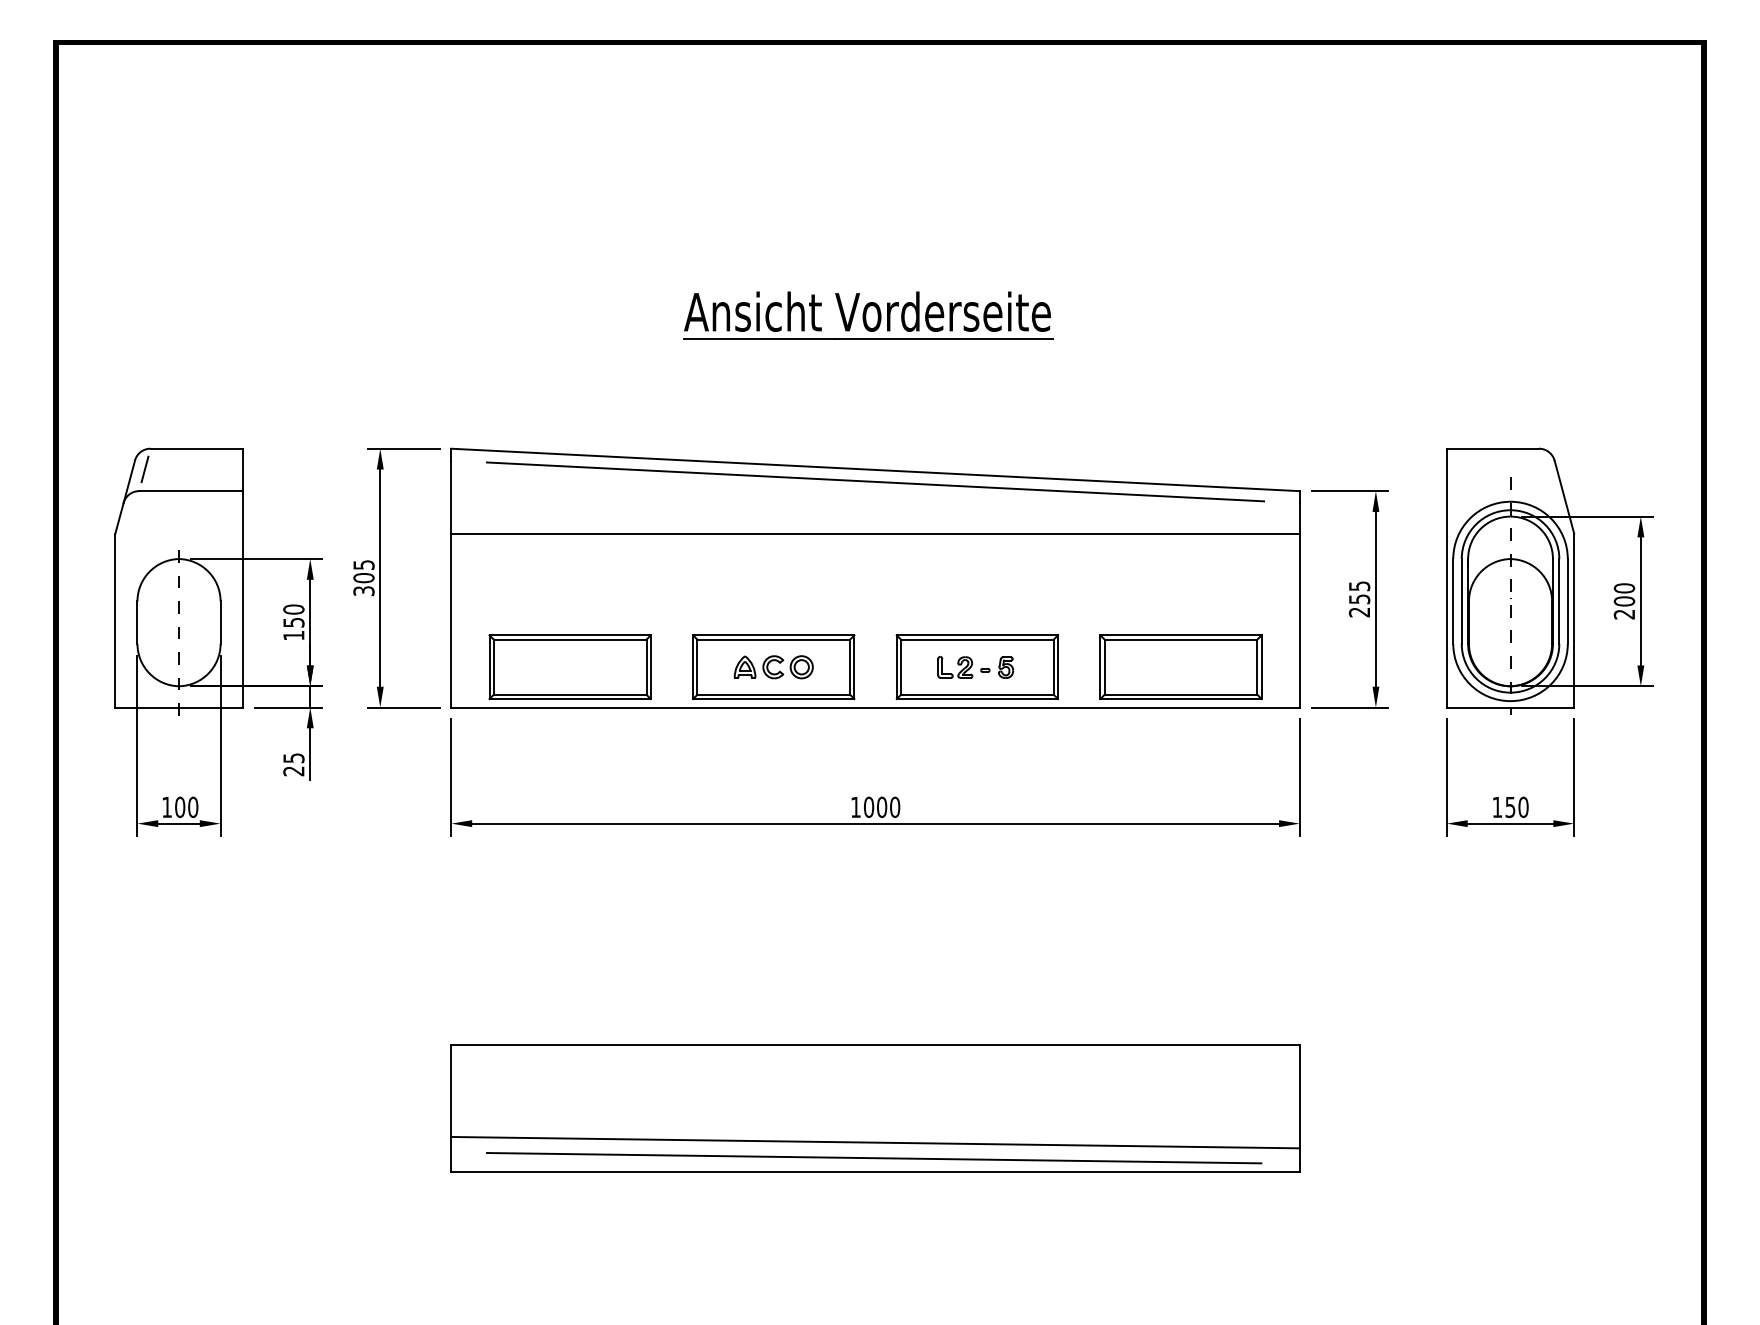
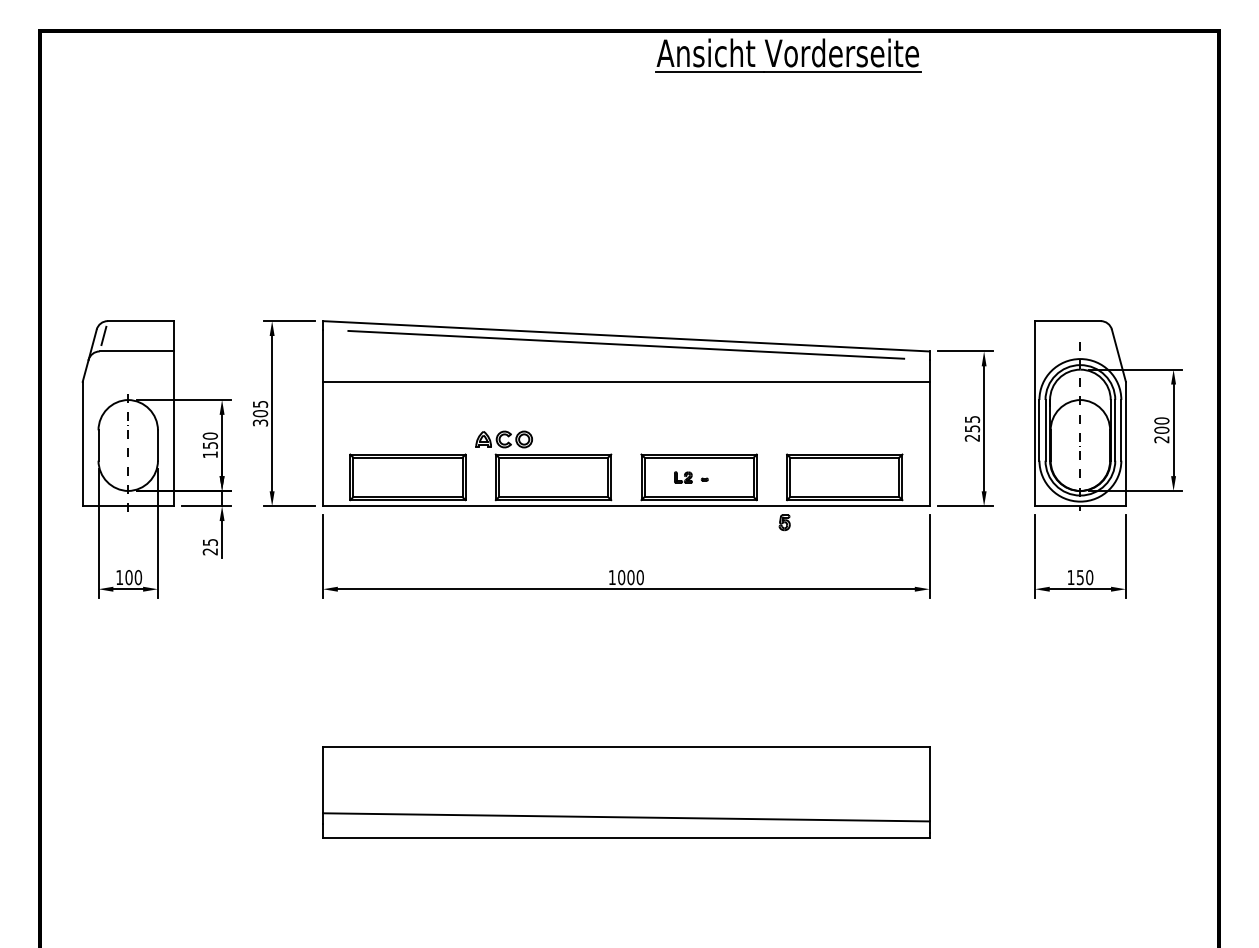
part: (868, 315) -> (788, 55), moved
part: (773, 667) -> (503, 439), moved
part: (955, 667) -> (683, 477), size x0.7
part: (1006, 667) -> (785, 522), moved
line: (873, 1158) -> (624, 828), removed

